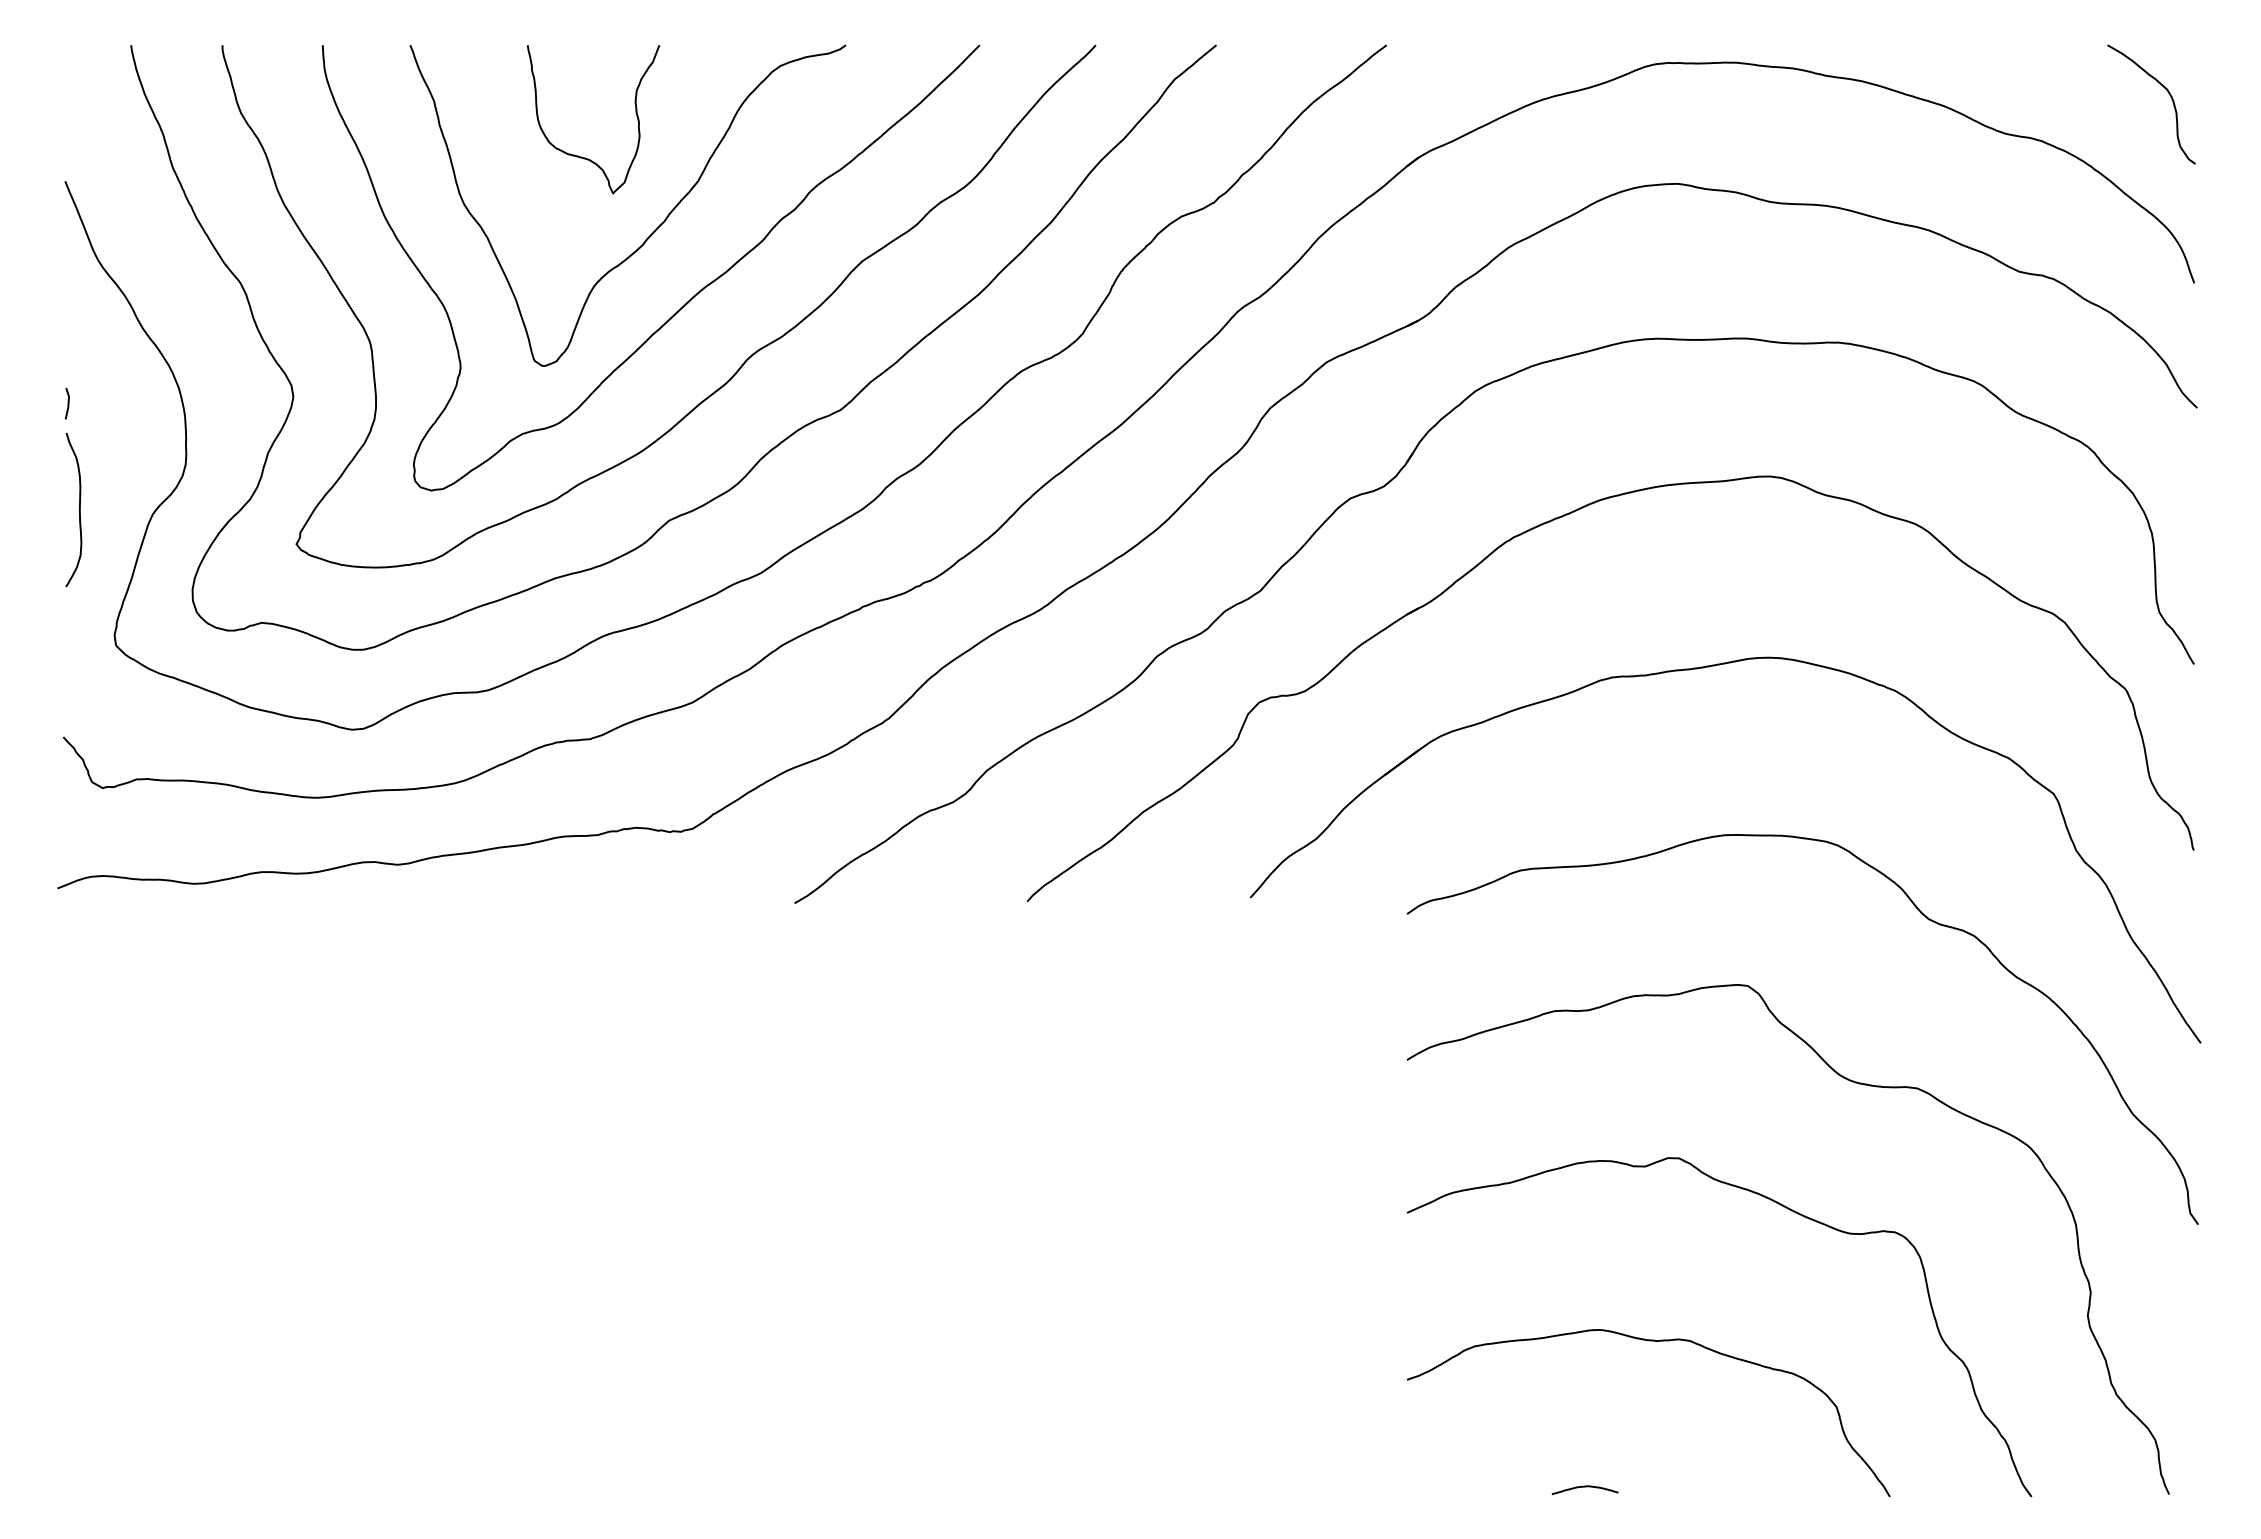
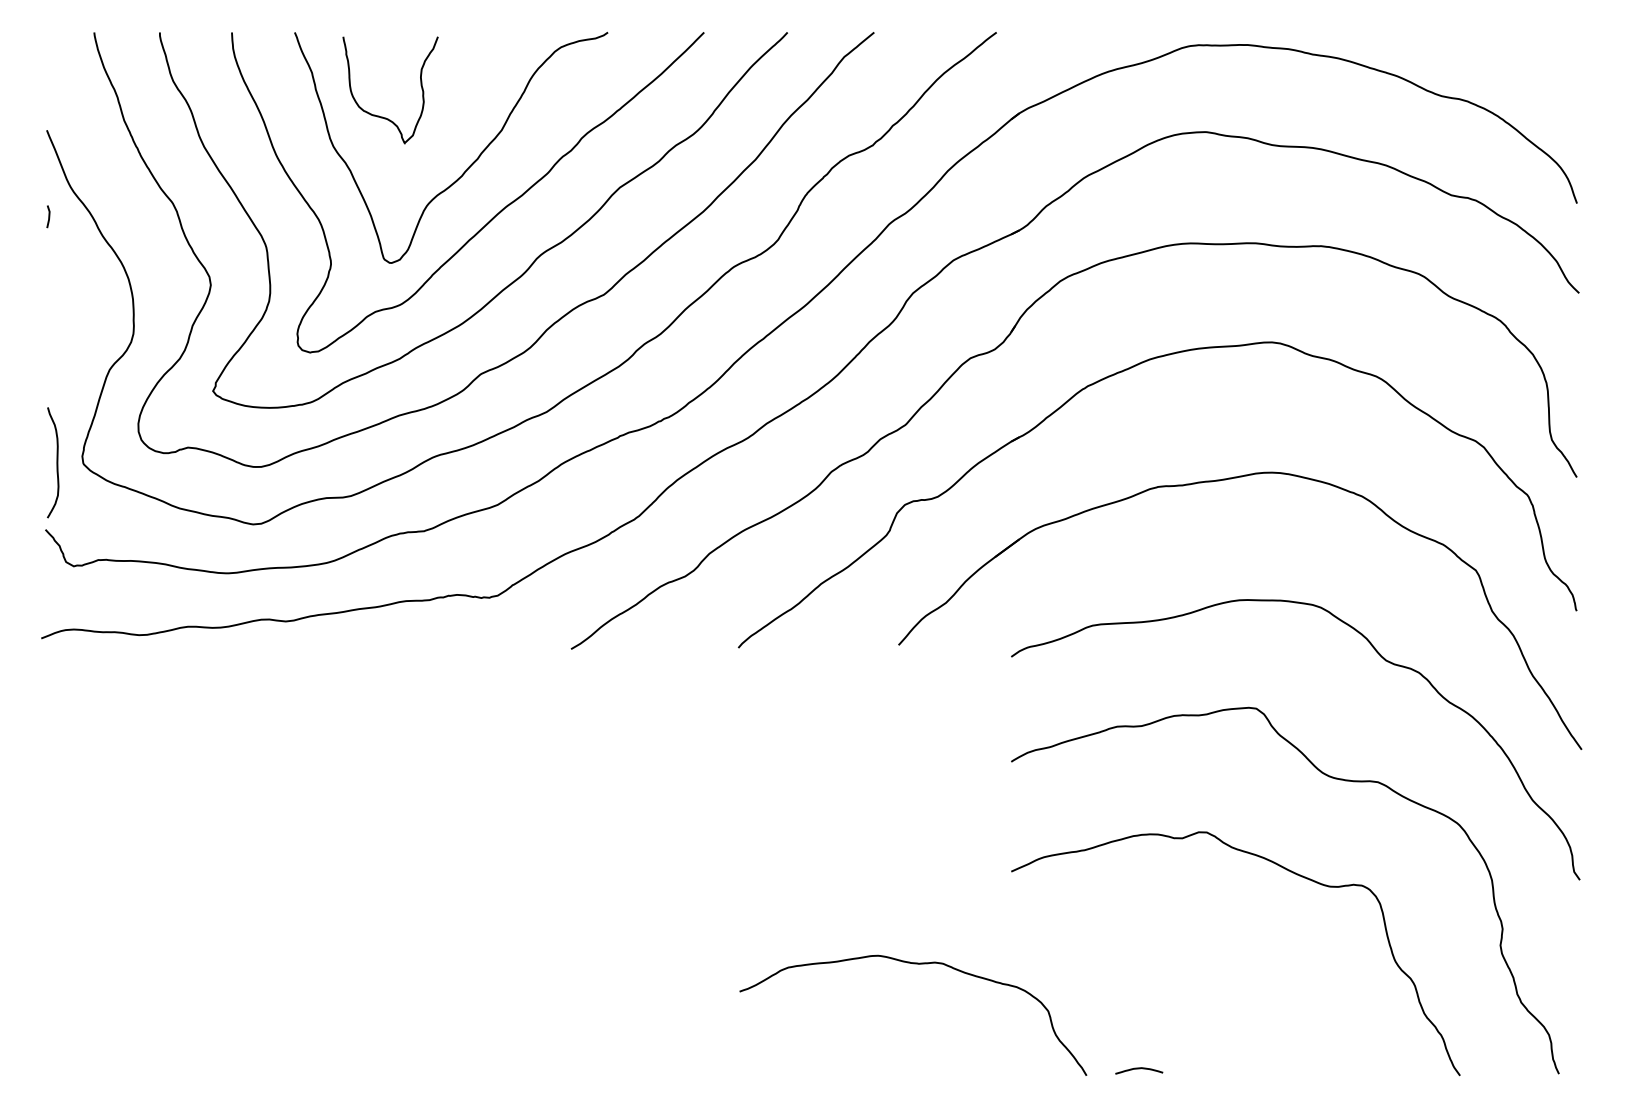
curve: (2167, 92) -> (1557, 66), removed
curve: (585, 157) -> (384, 117), moved
line: (67, 403) -> (48, 216), moved
curve: (79, 509) -> (57, 462), moved
curve: (1648, 1341) -> (913, 964), moved

